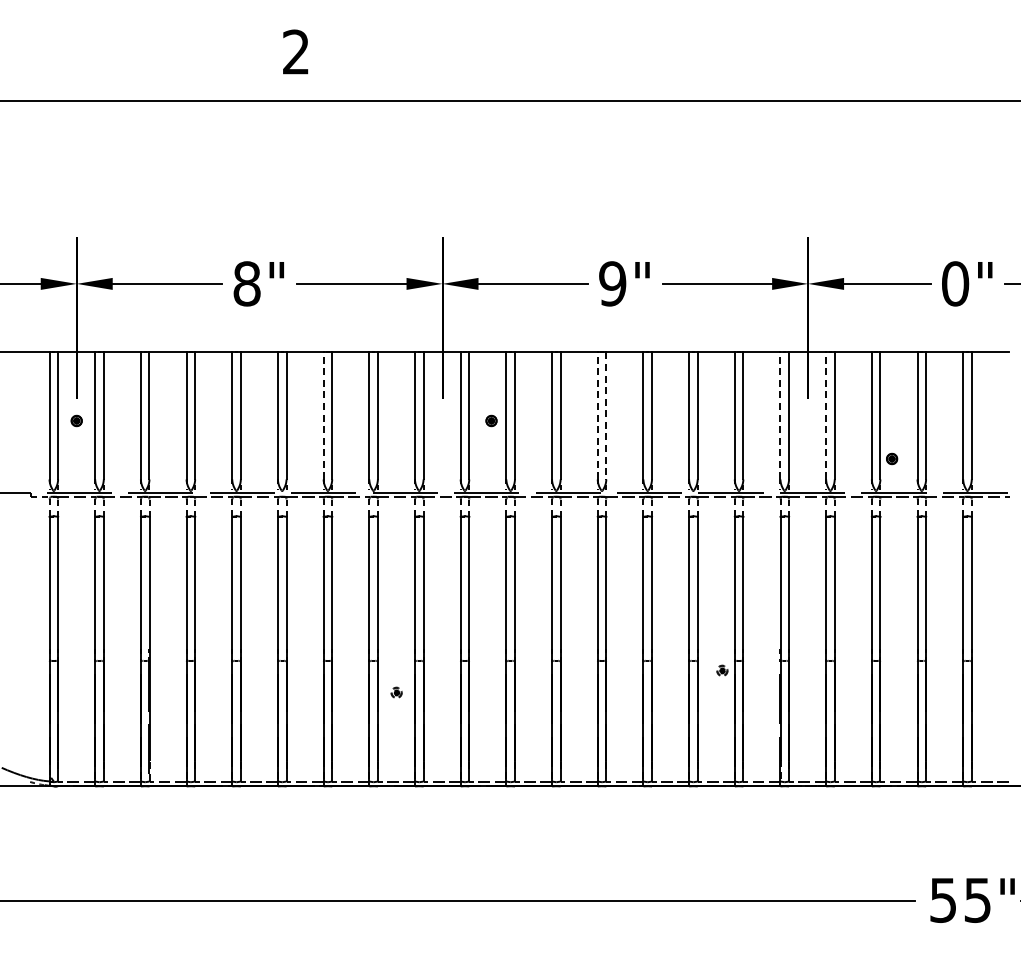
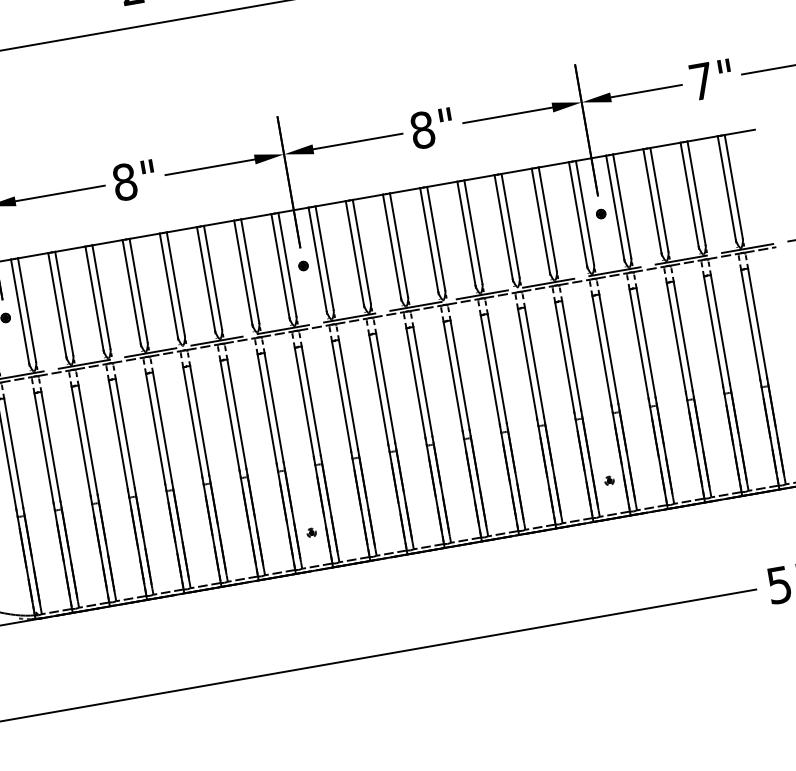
text: (612, 283) -> (422, 129), 9" -> 8"
text: (955, 283) -> (701, 81), 0" -> 7"
line: (323, 415) -> (205, 278), dashed -> solid
line: (597, 415) -> (428, 239), dashed -> solid
line: (606, 415) -> (436, 238), dashed -> solid
line: (780, 415) -> (577, 213), dashed -> solid
line: (826, 415) -> (615, 206), dashed -> solid
part: (491, 420) -> (303, 265), moved
part: (892, 458) -> (601, 213), moved
part: (722, 670) -> (609, 480), moved
part: (396, 692) -> (311, 532), moved

